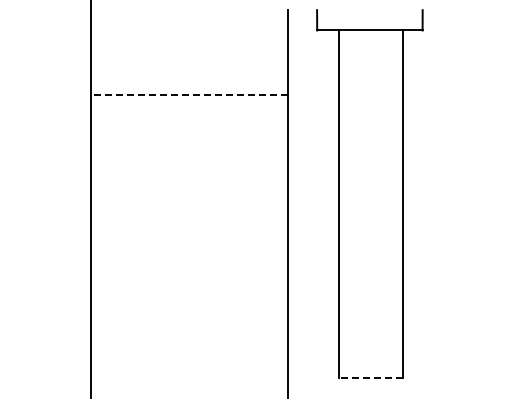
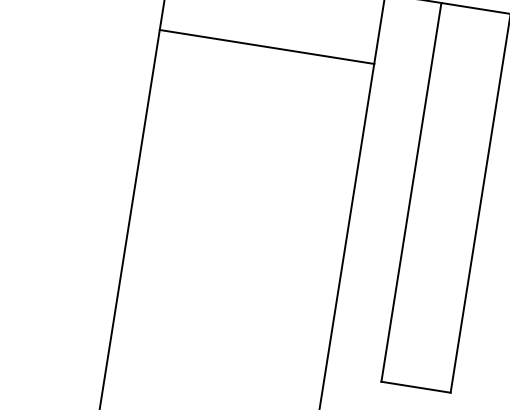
line: (189, 94) -> (266, 46), dashed -> solid
line: (371, 377) -> (416, 387), dashed -> solid

